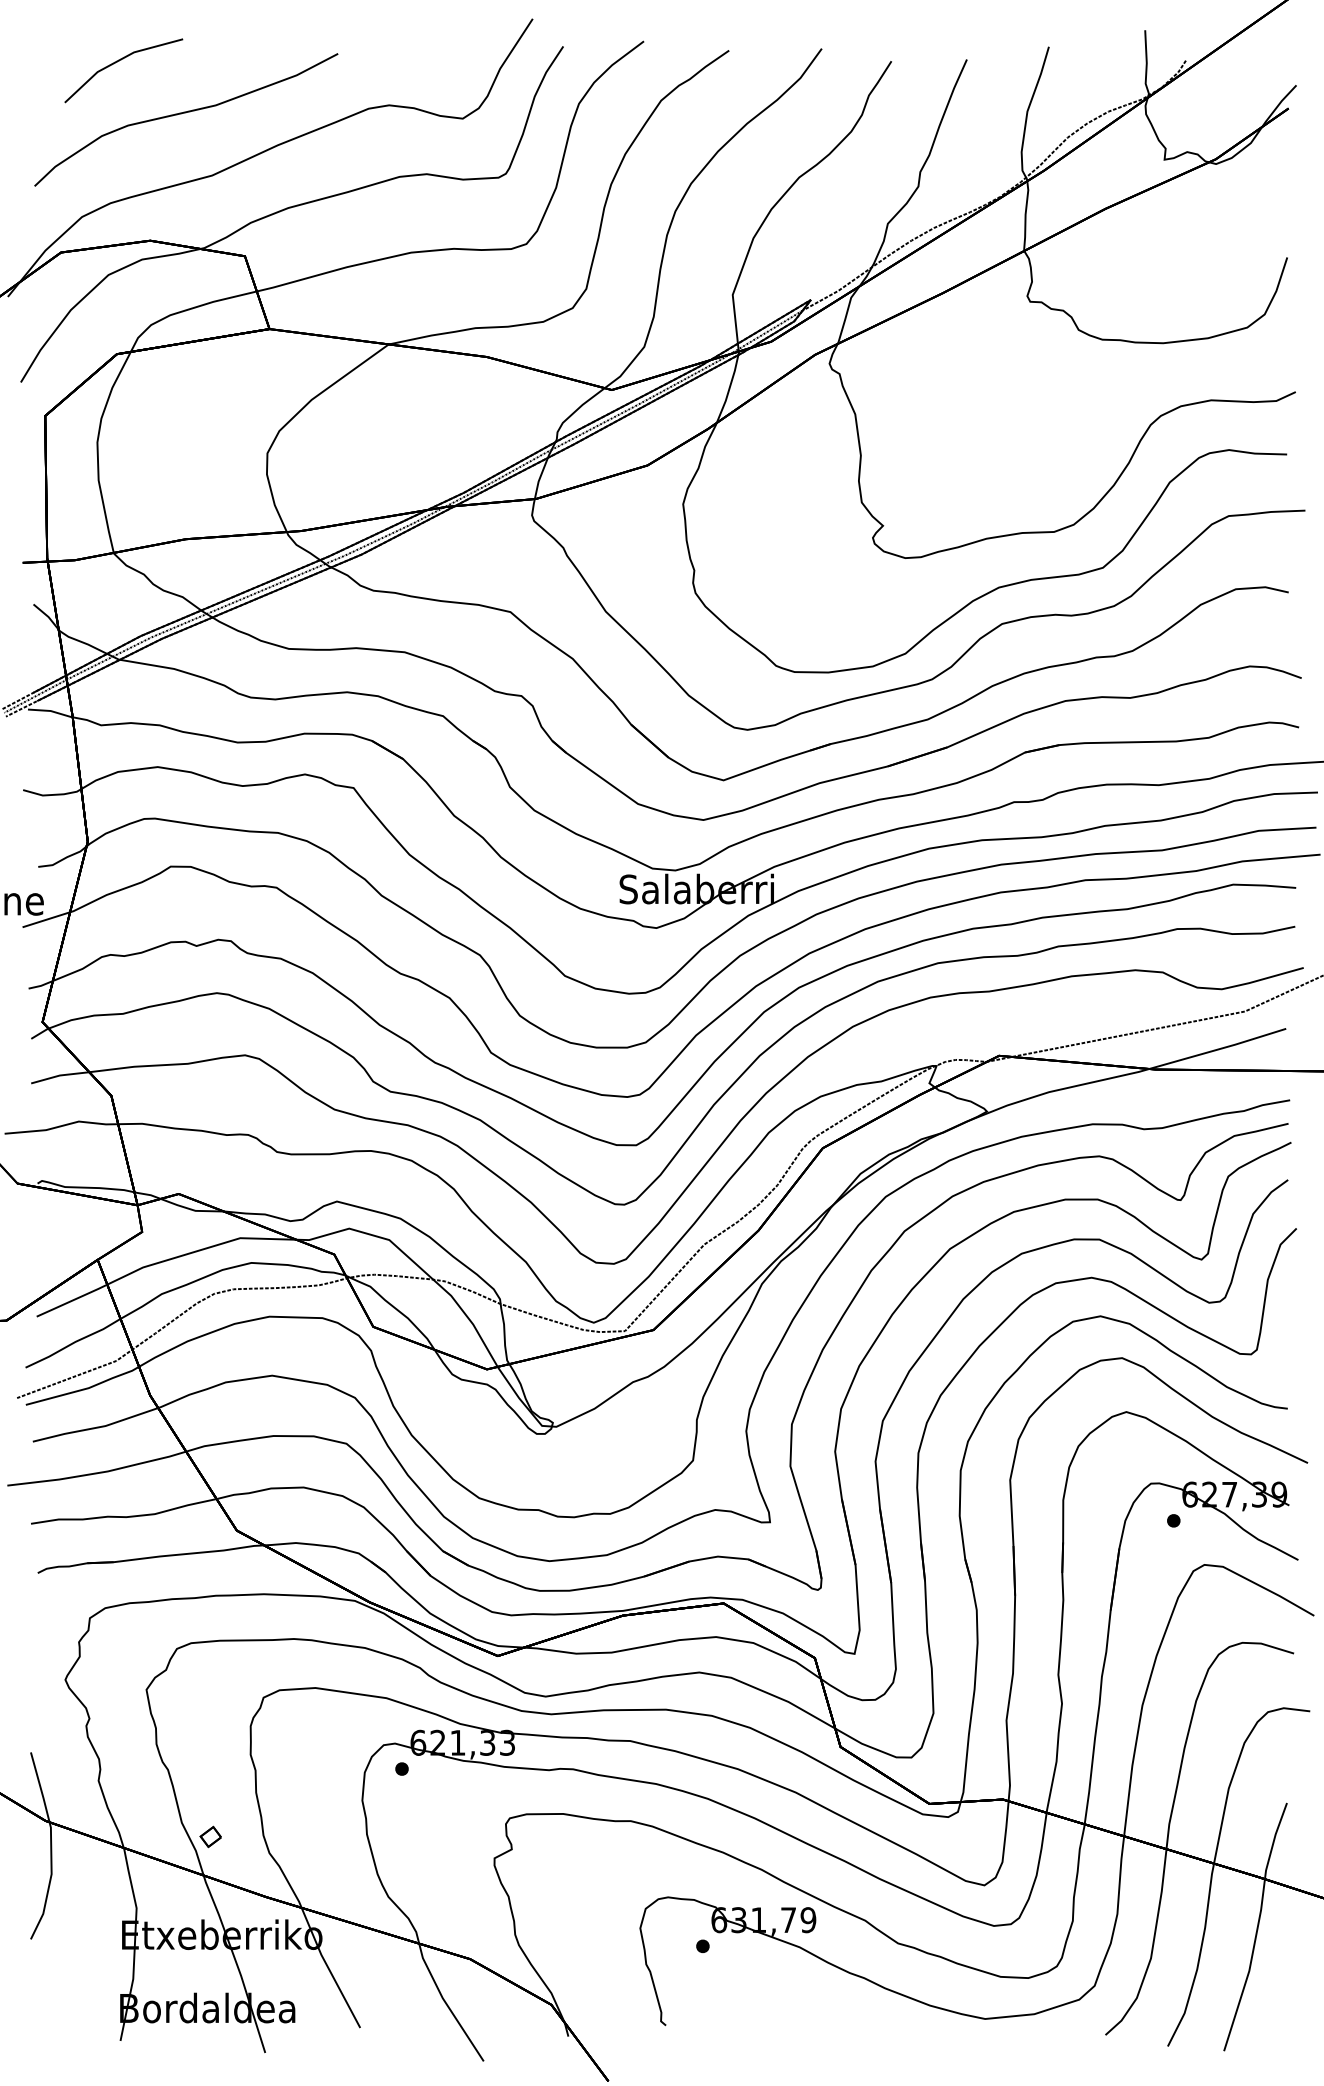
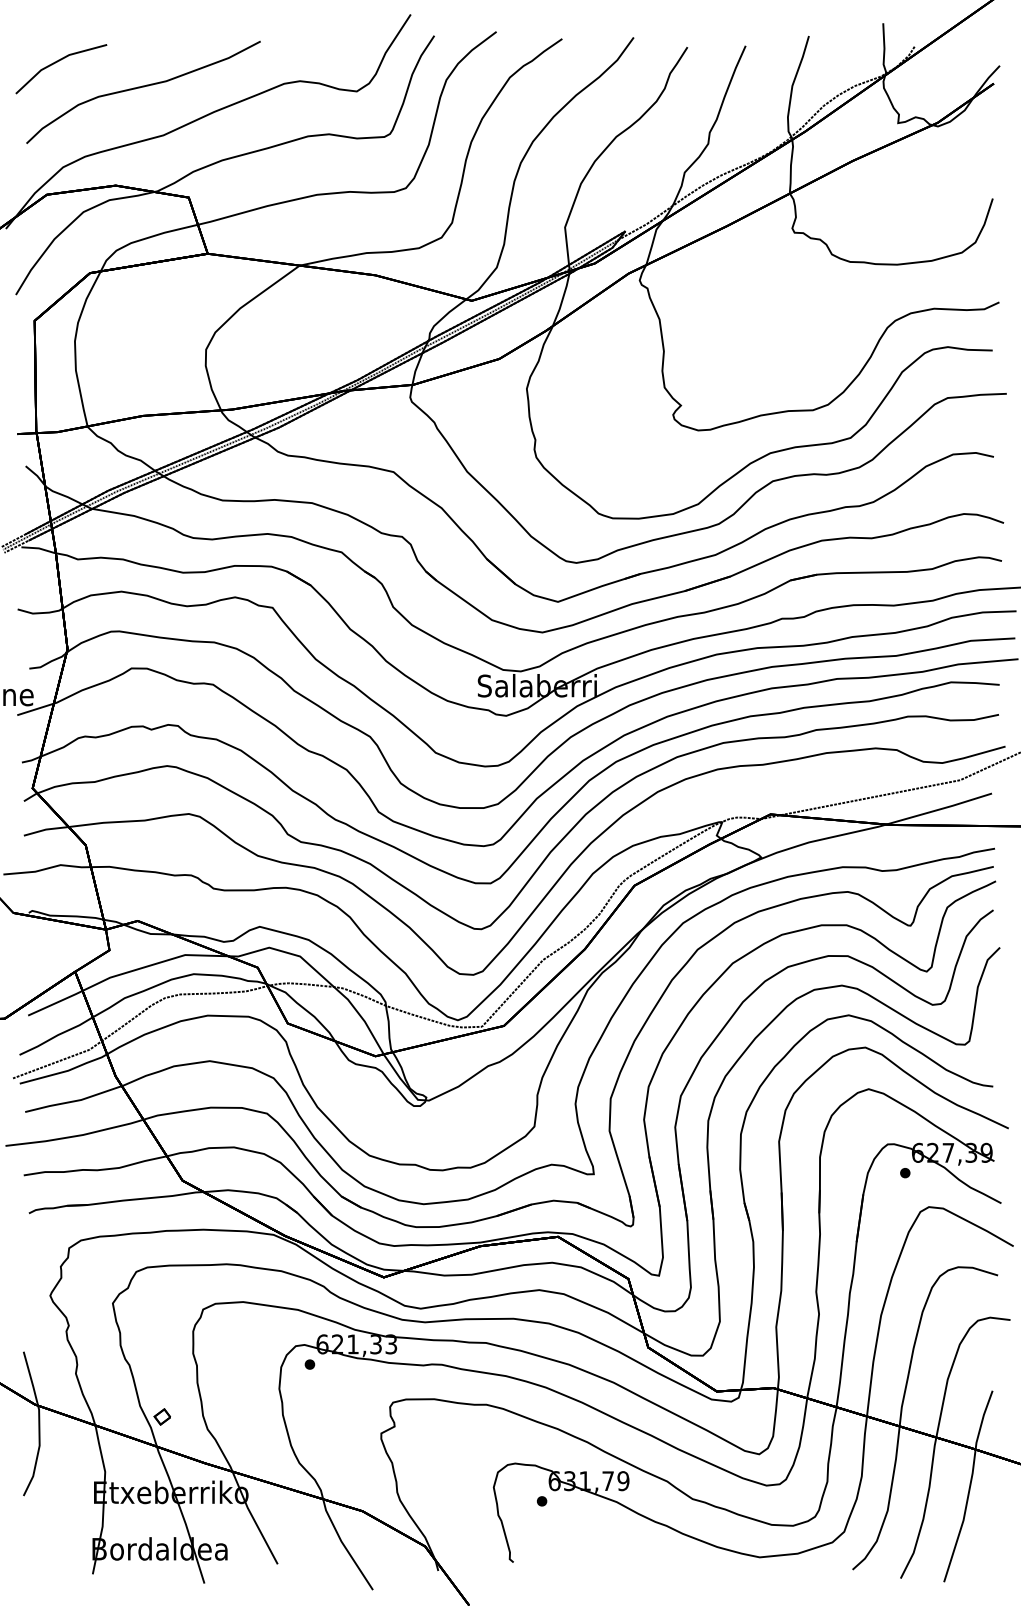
part: (119, 61) -> (58, 62), moved

